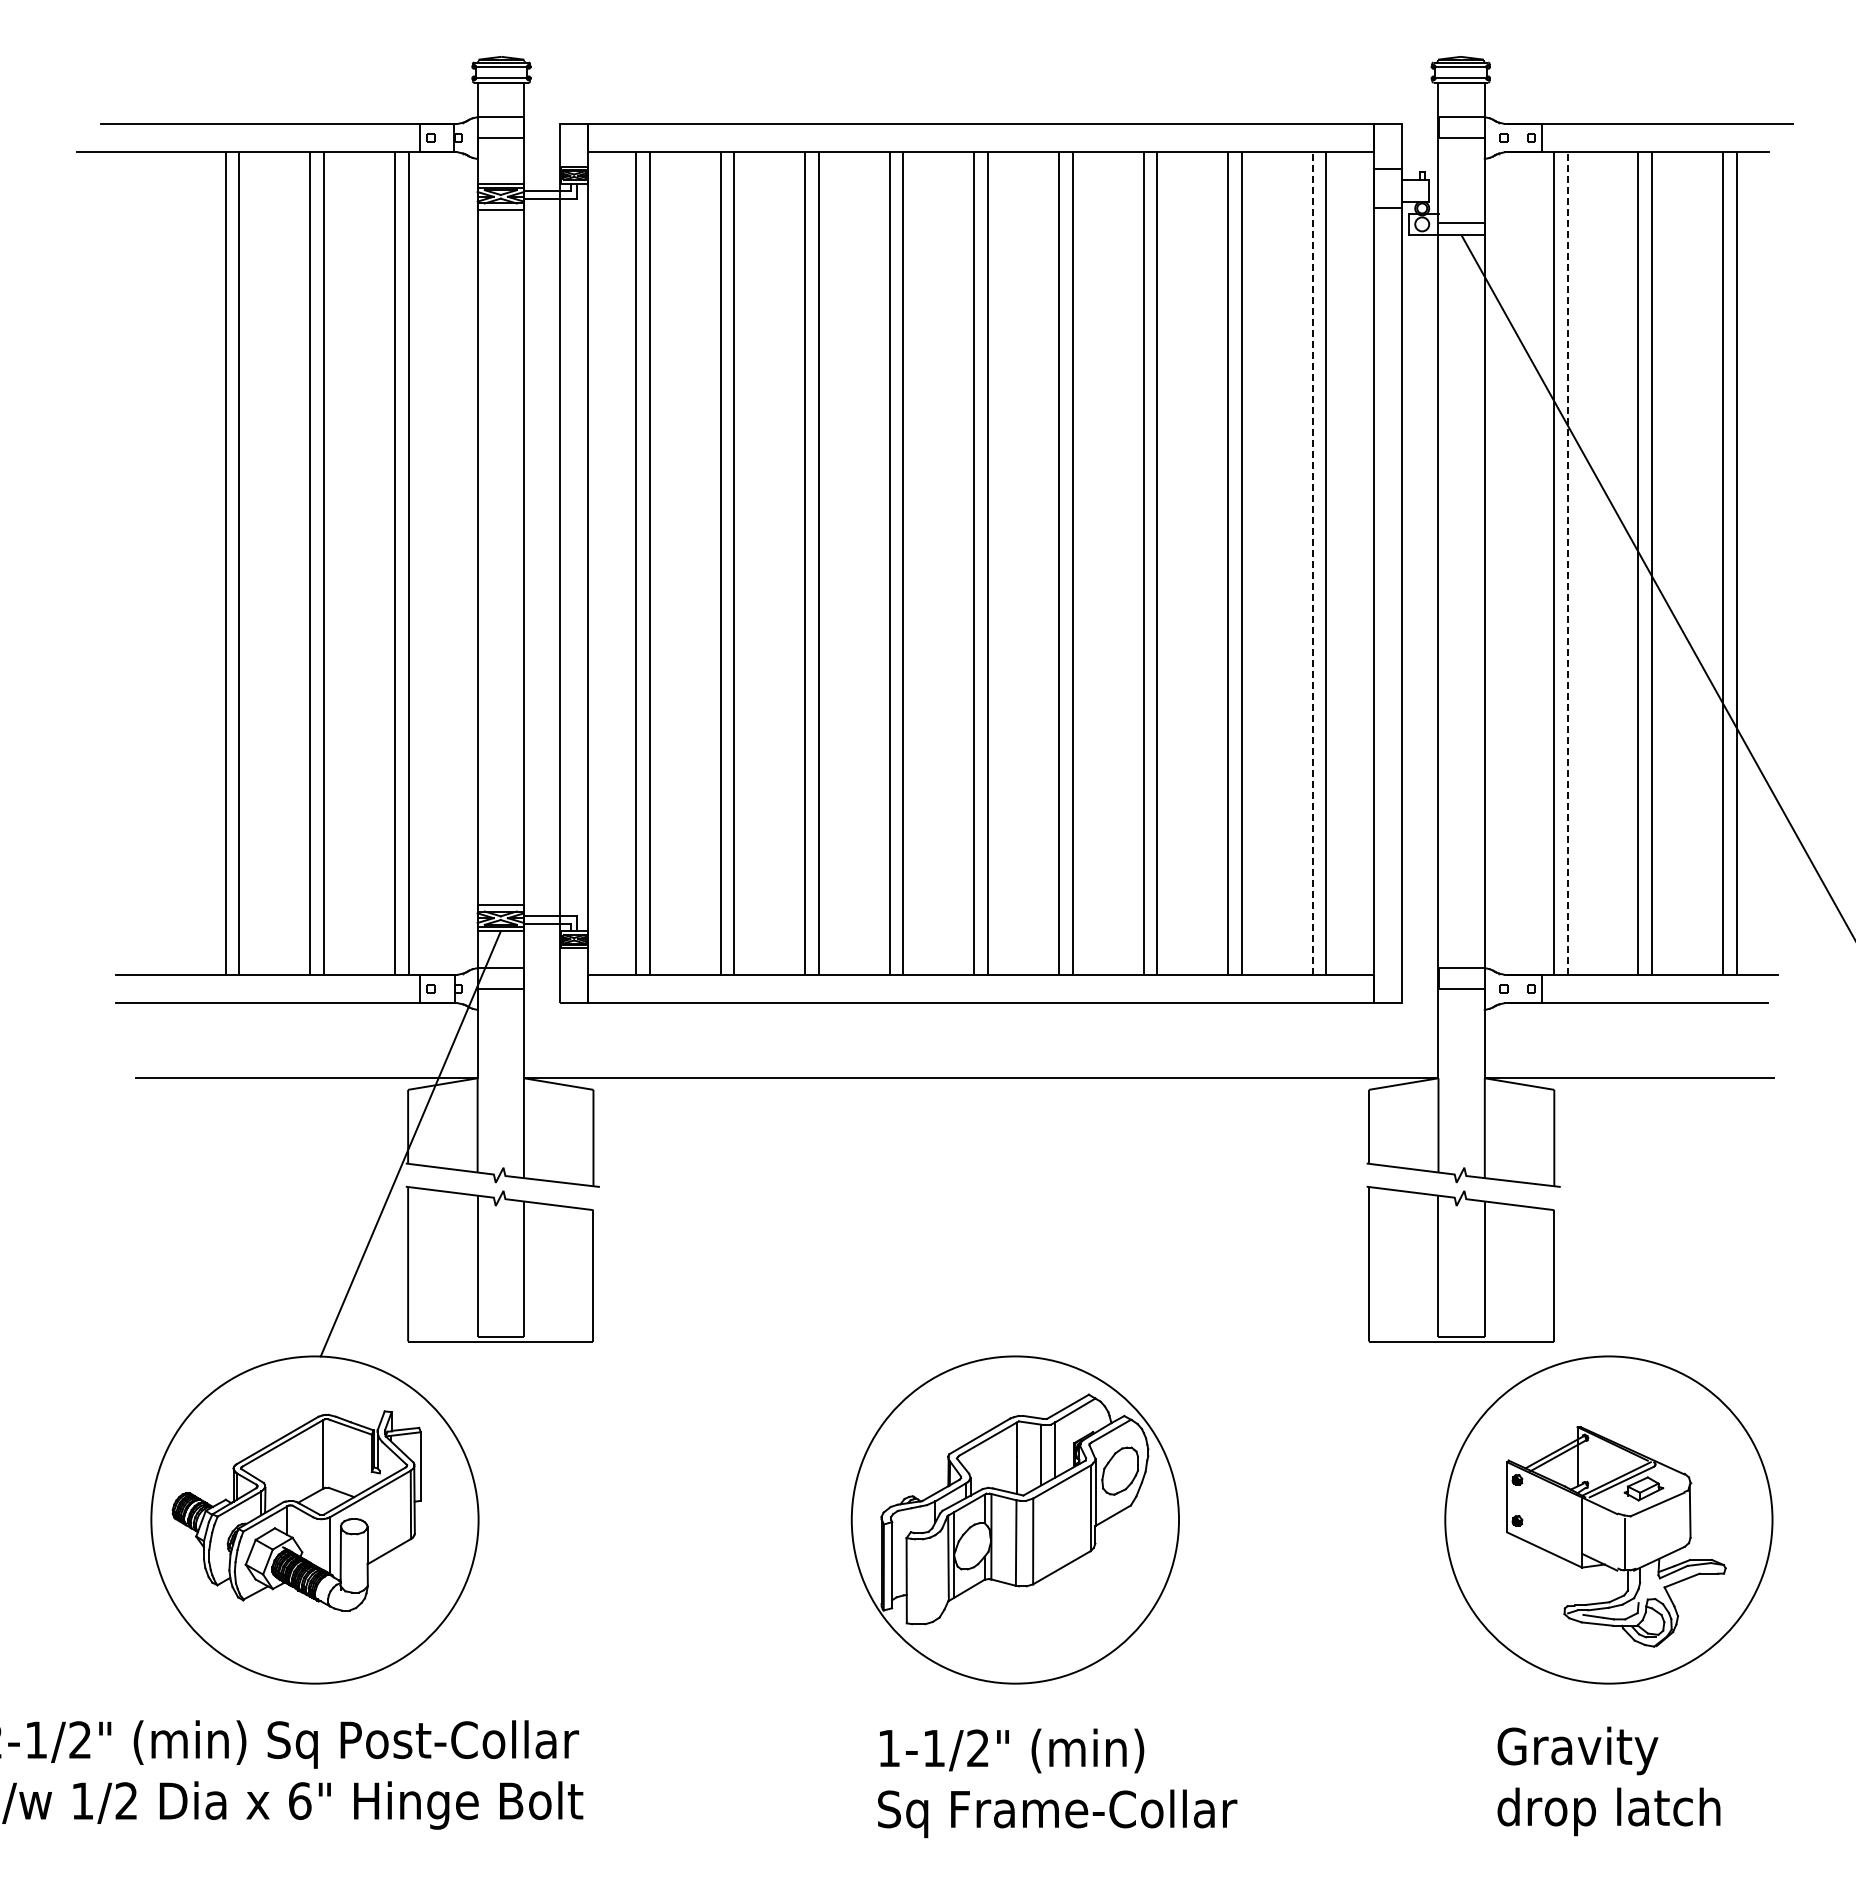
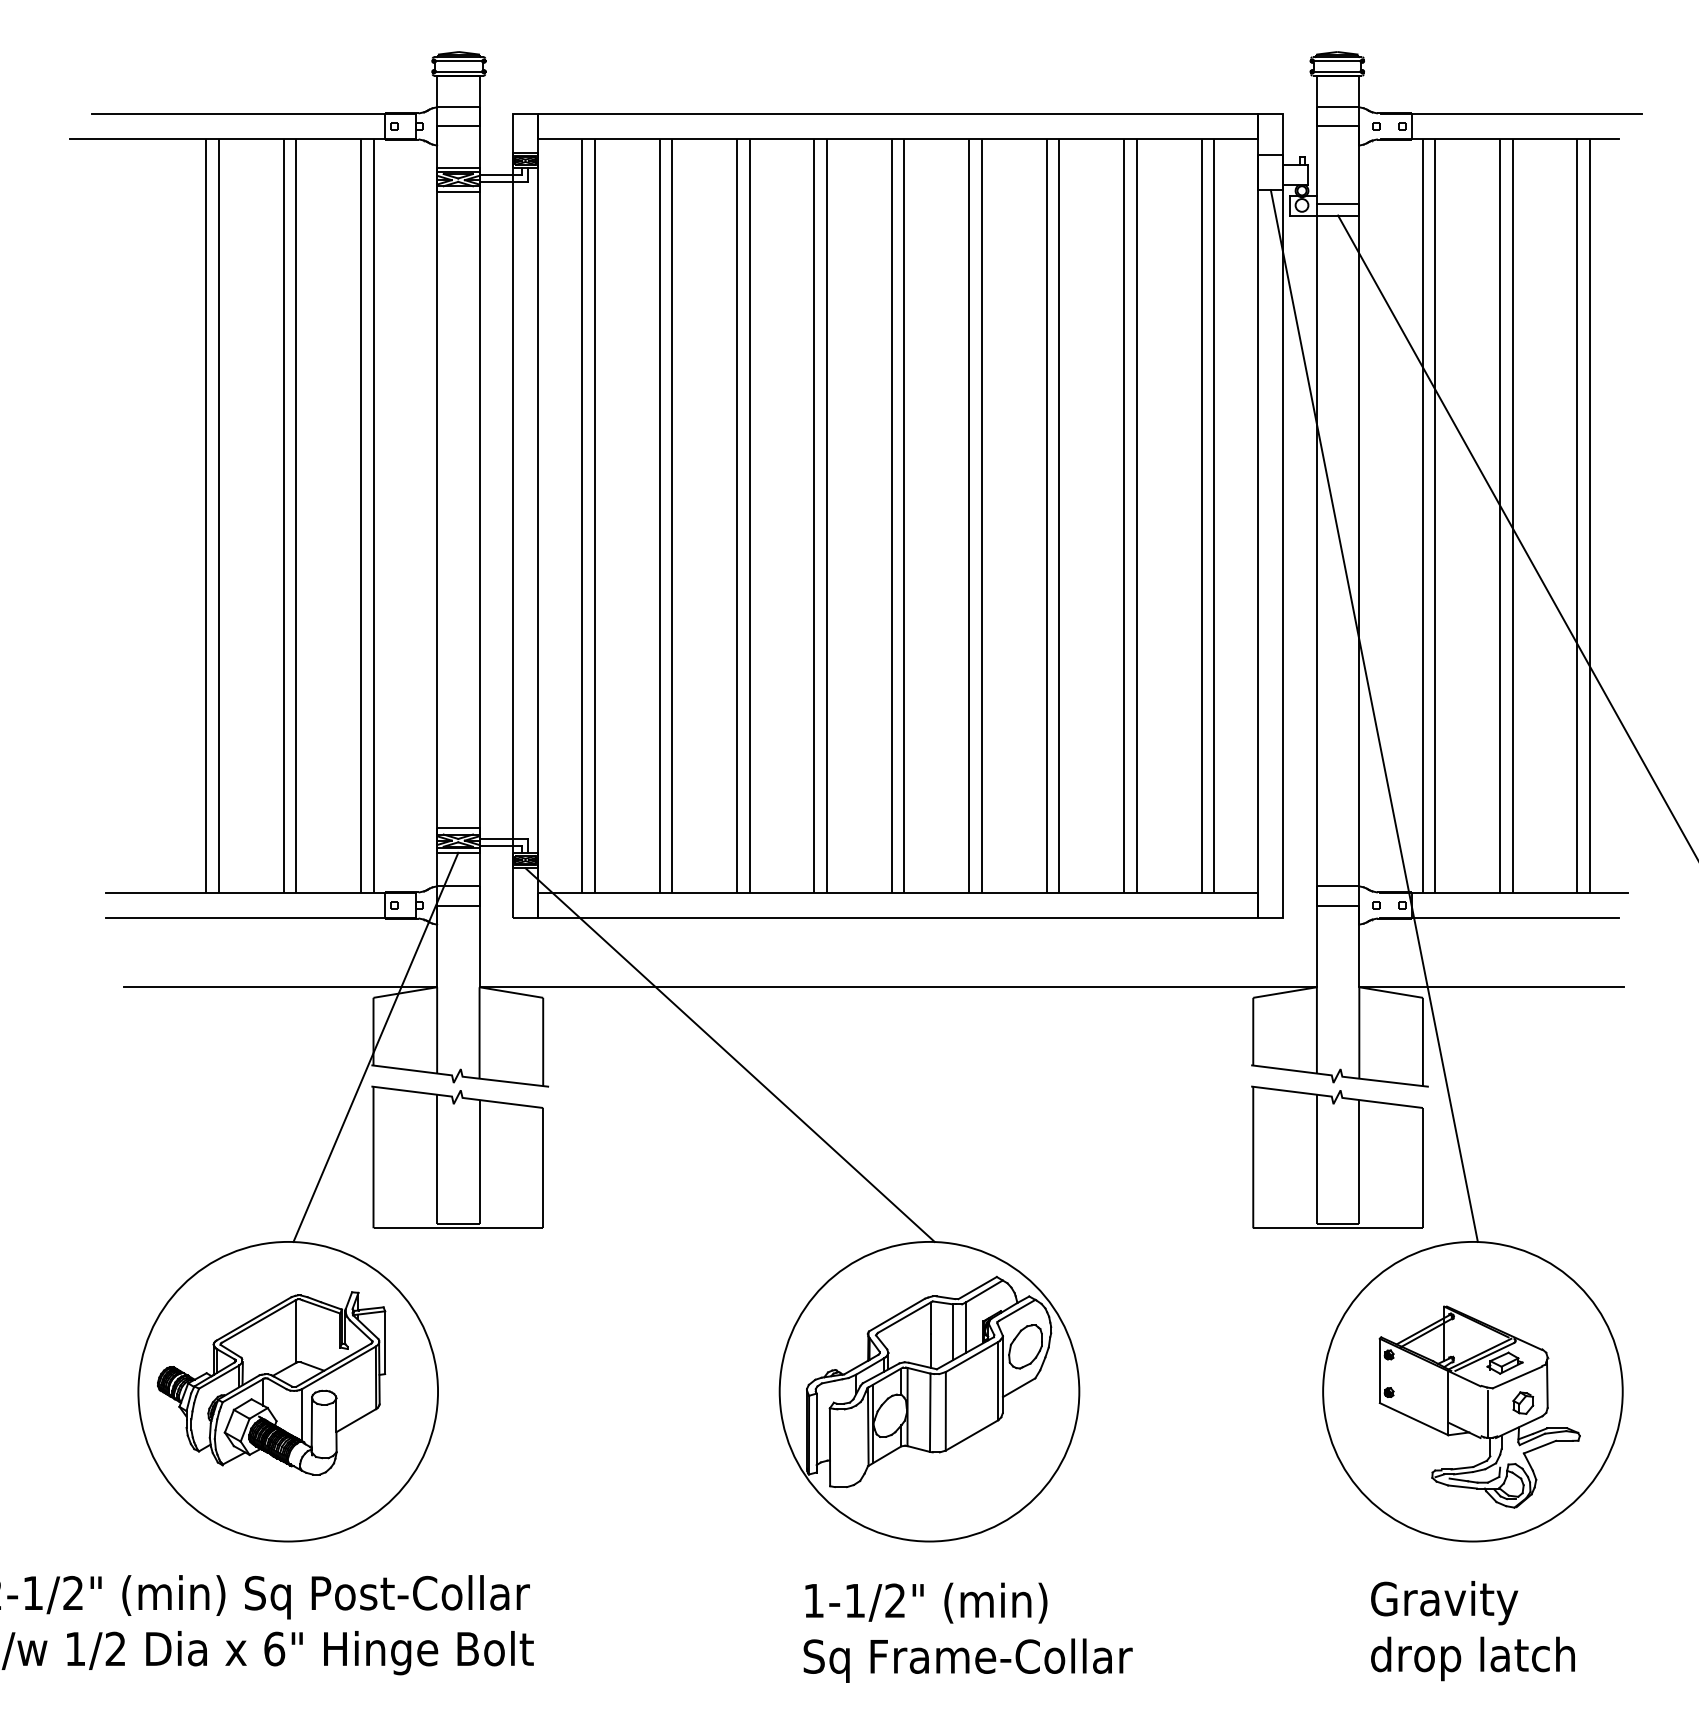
line: (1312, 563) -> (1201, 515), dashed -> solid
line: (1567, 563) -> (1435, 515), dashed -> solid
line: (1501, 781) -> (1374, 715), added
line: (797, 1152) -> (730, 1055), added
part: (1663, 1532) -> (1522, 1403), added

